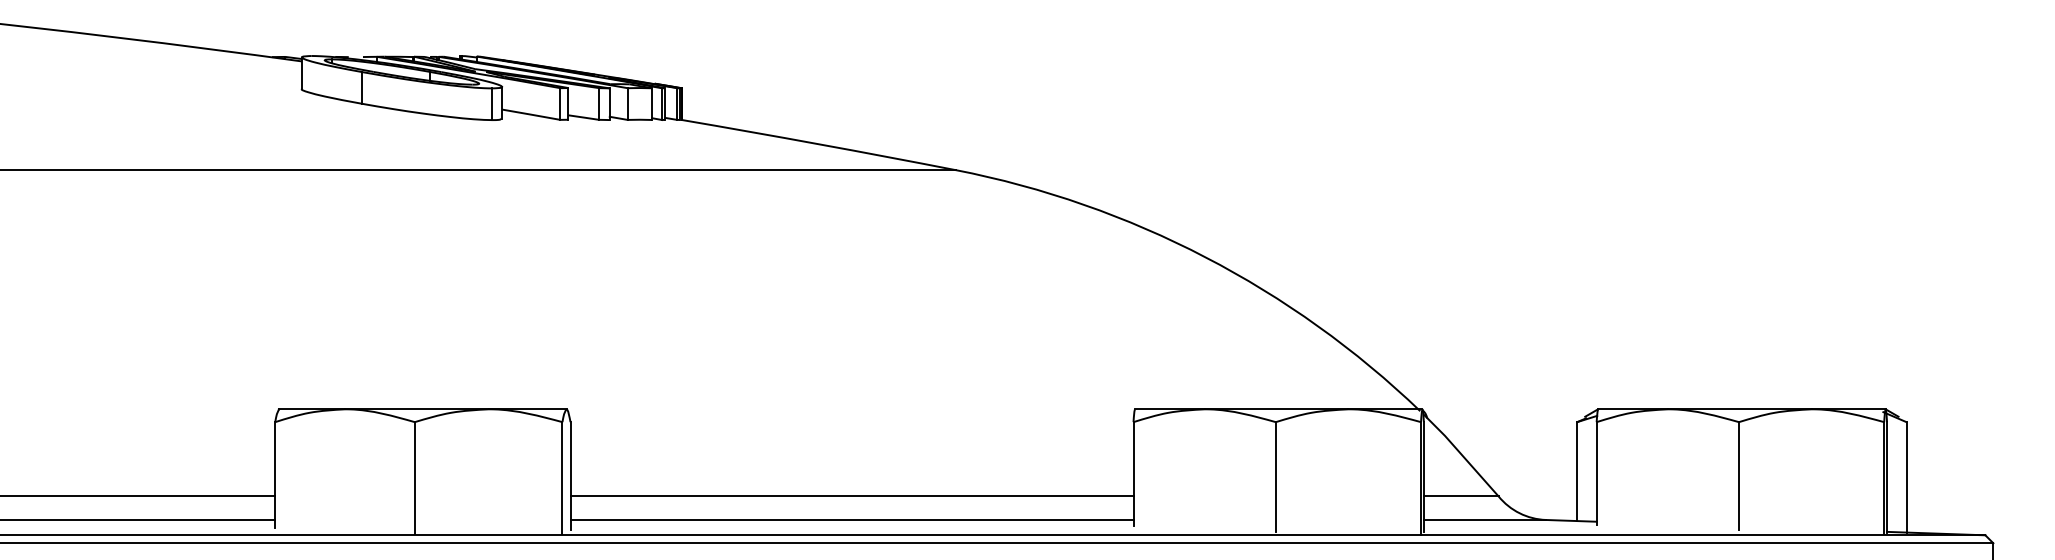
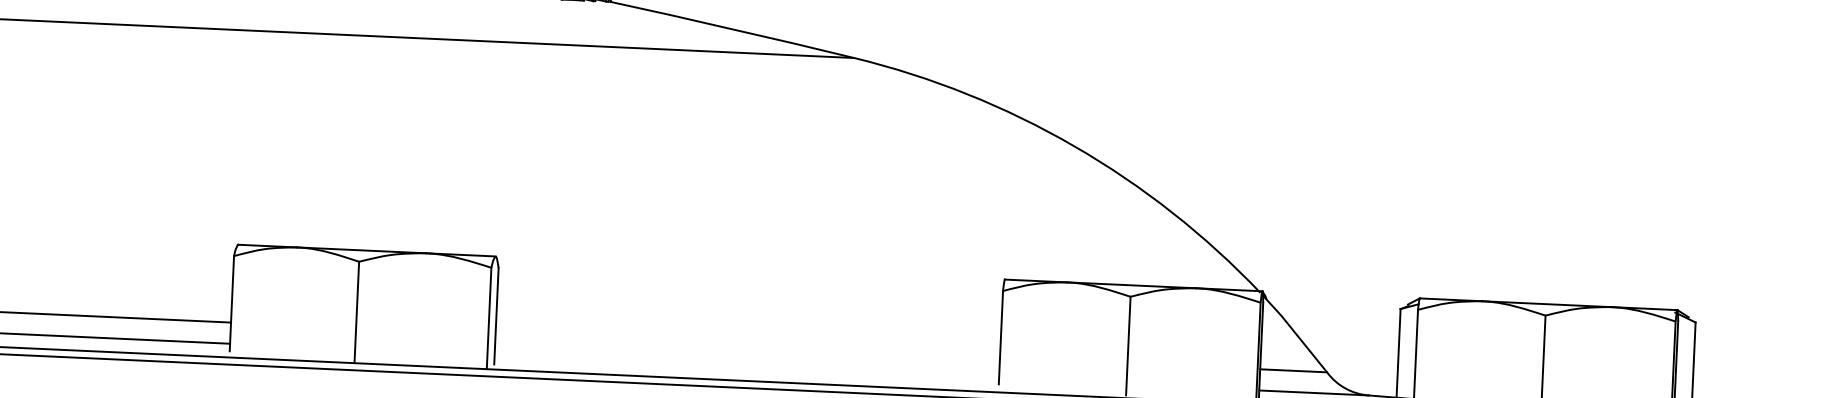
line: (851, 496) -> (747, 346), removed
line: (851, 519) -> (746, 366), removed

